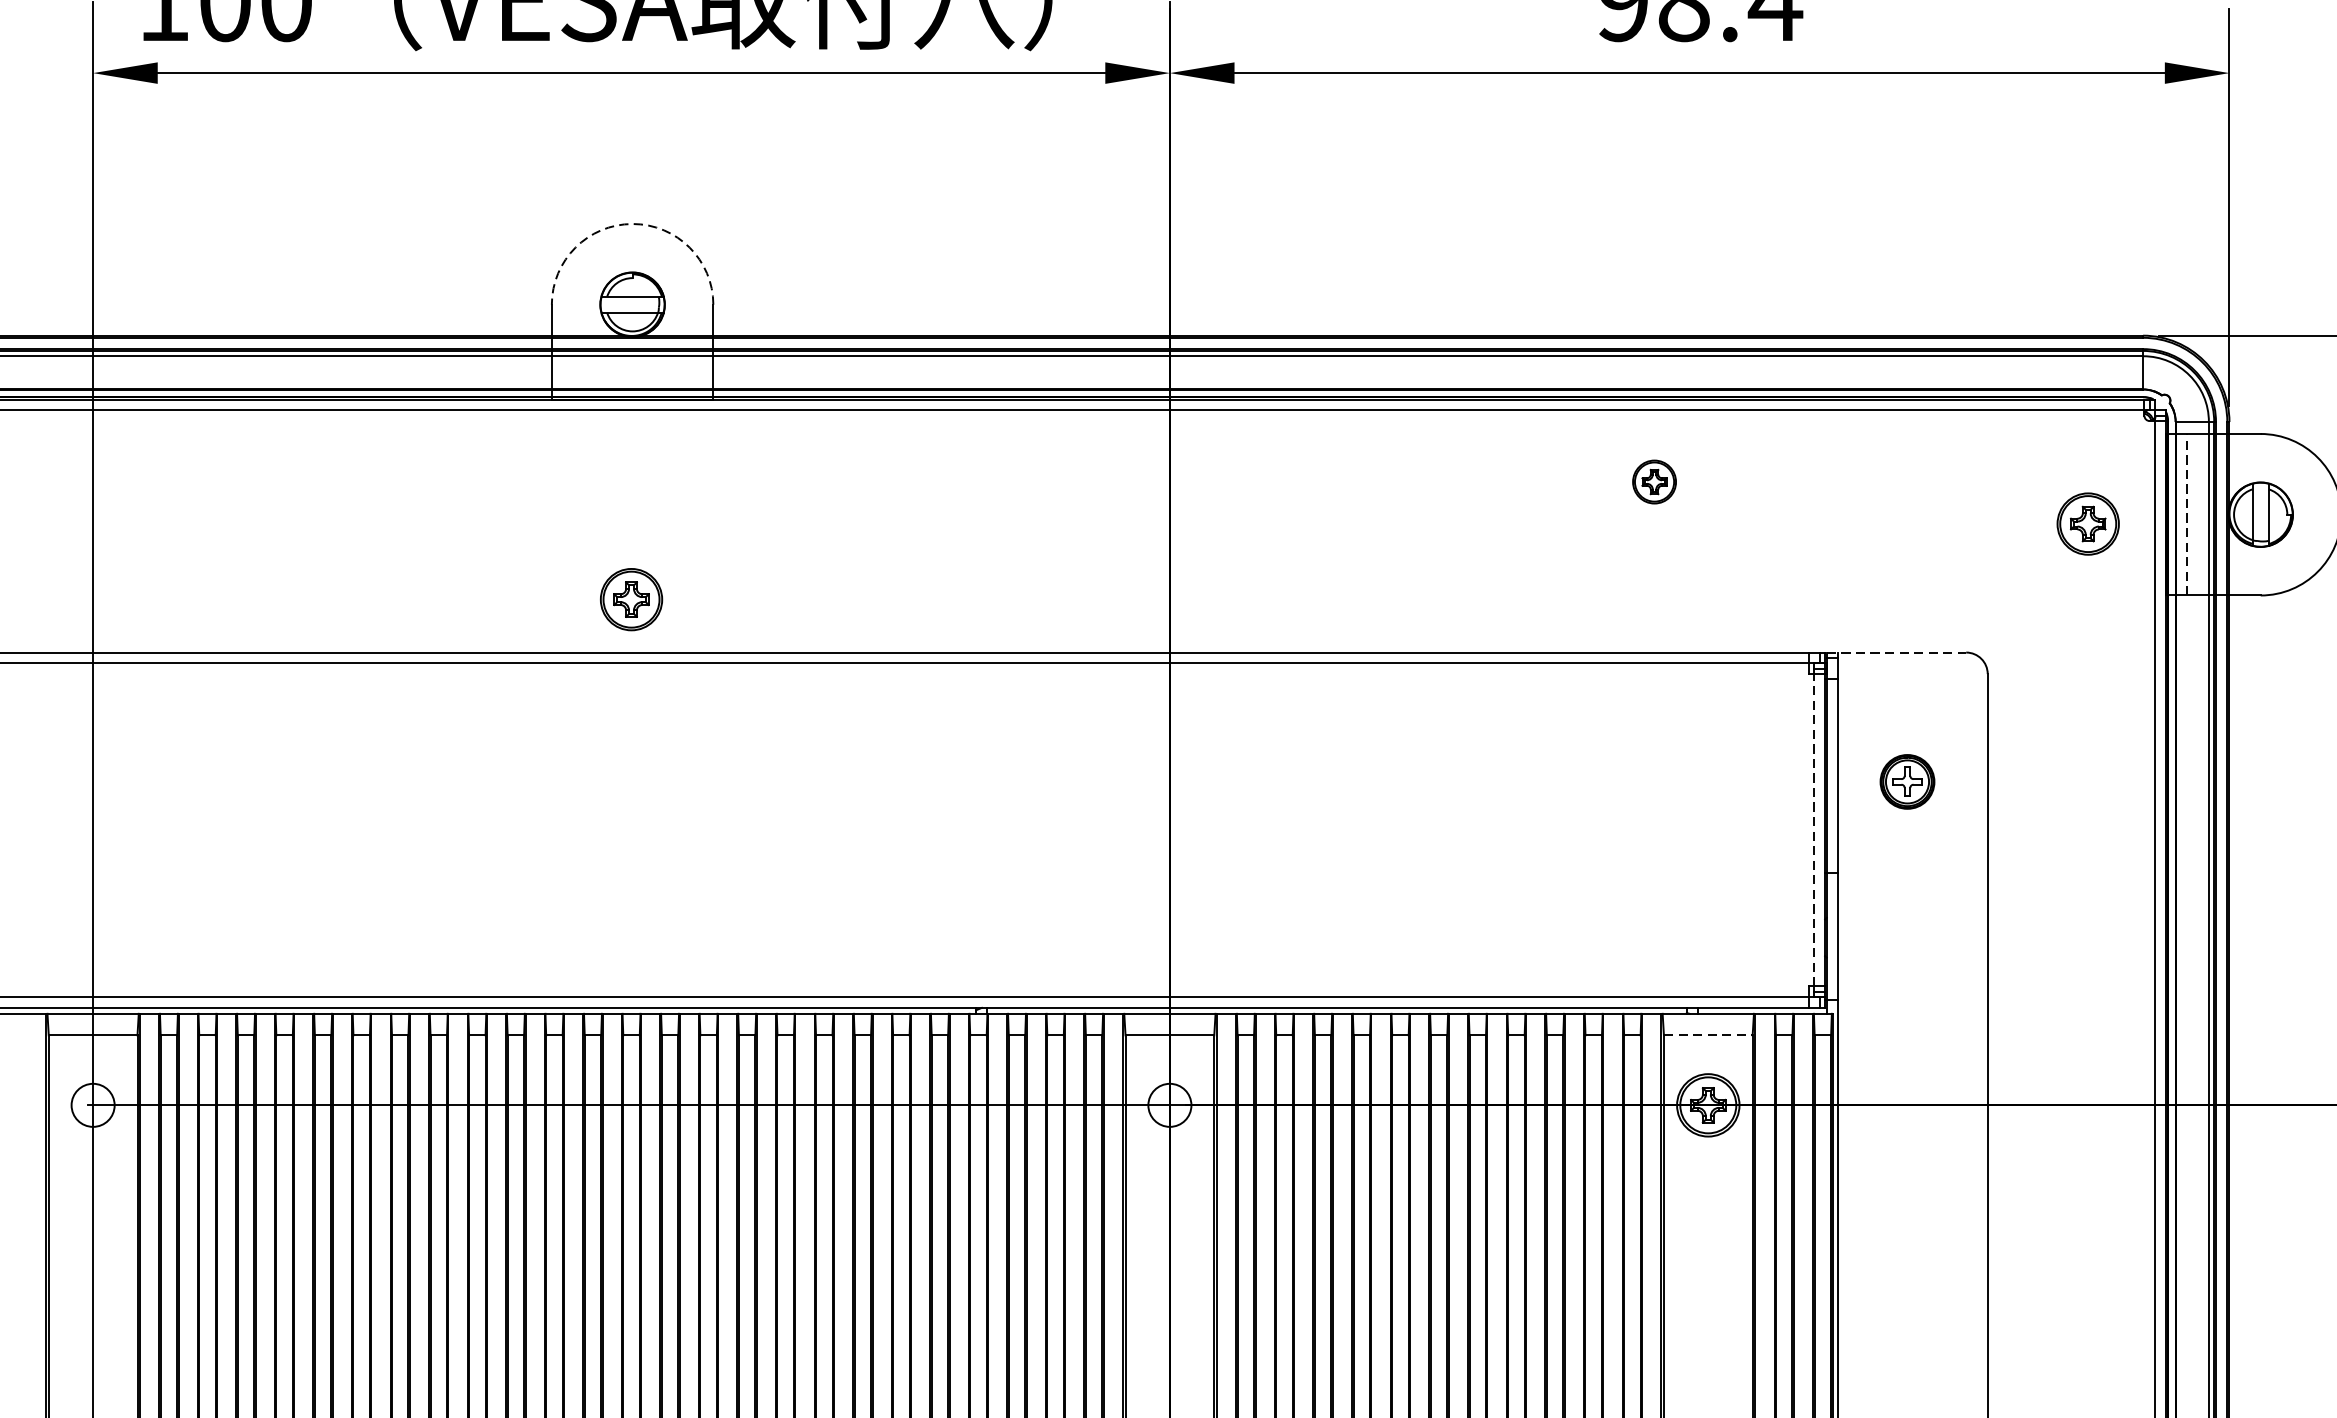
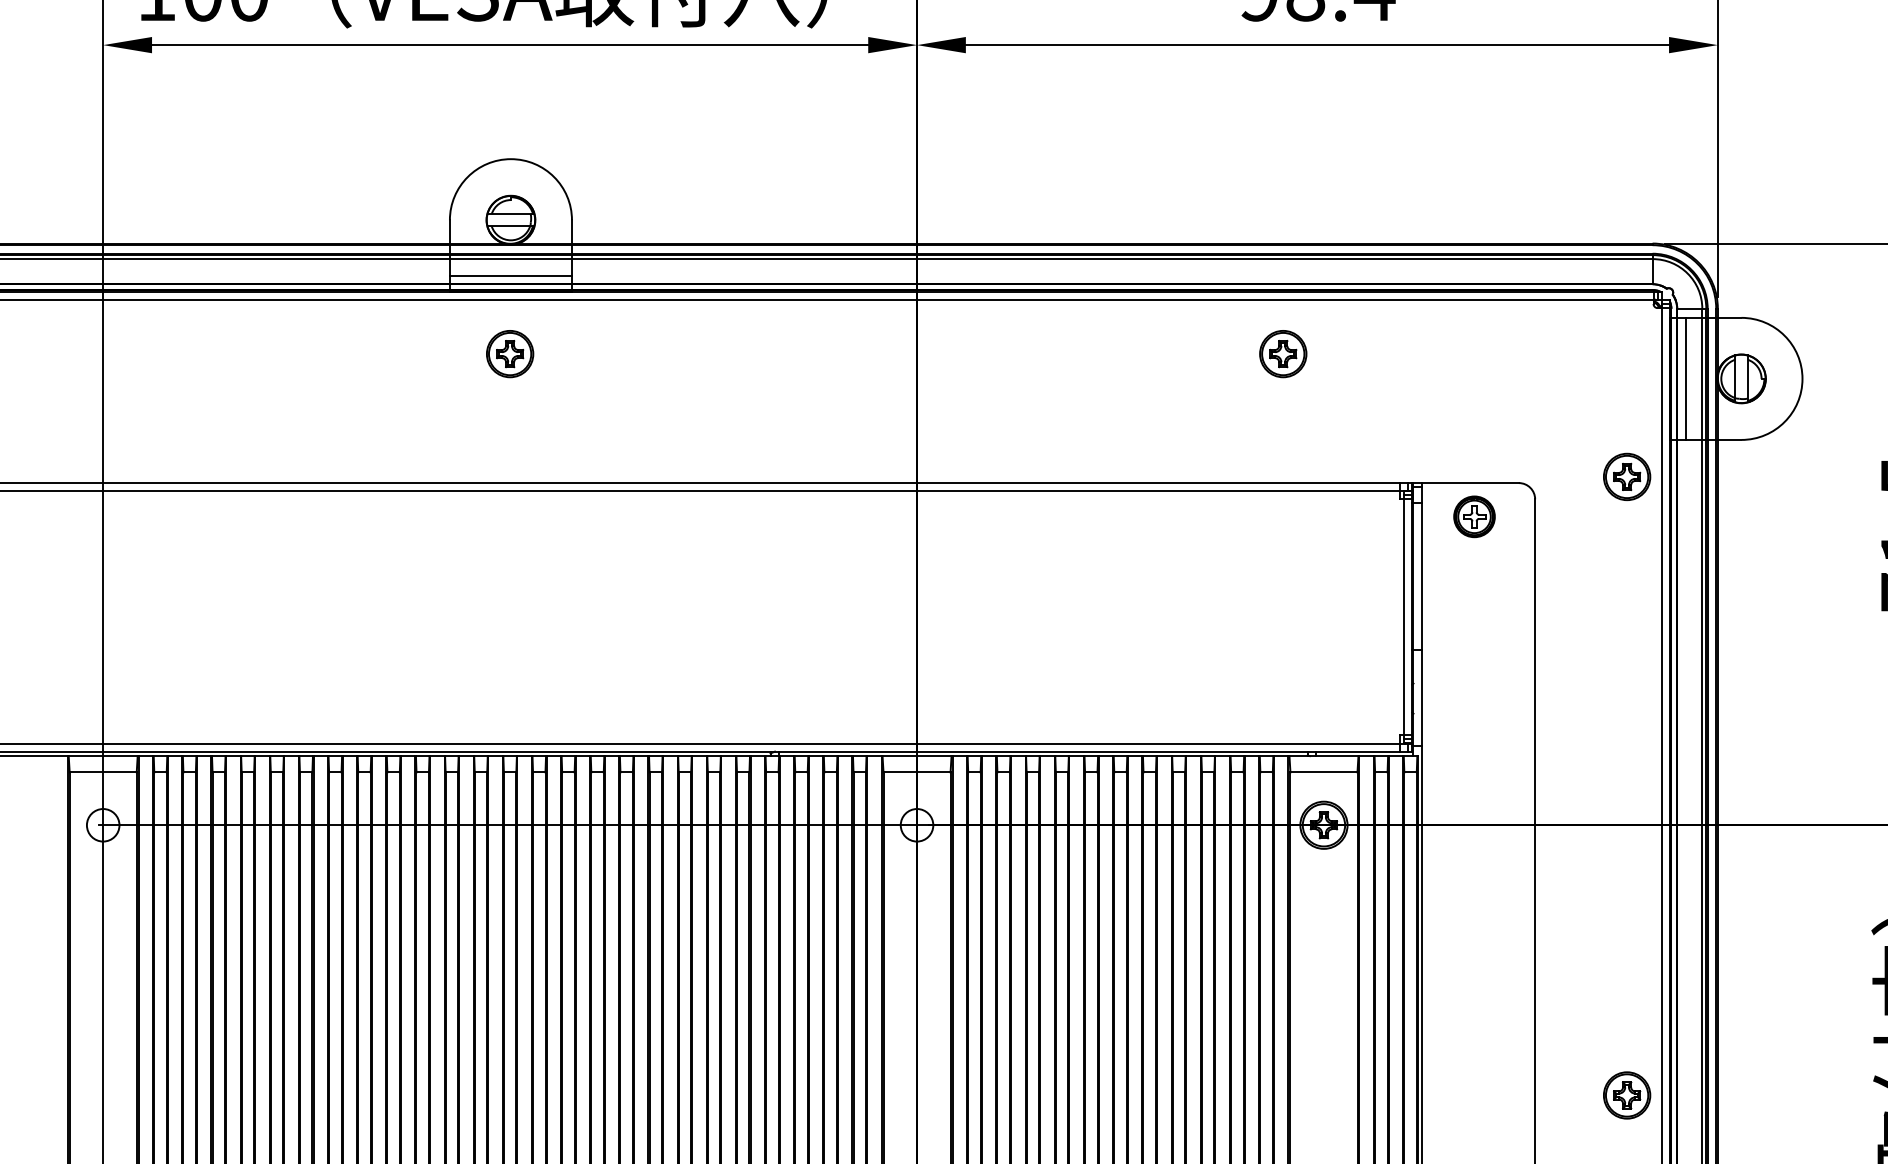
arc: (632, 224) -> (510, 159), dashed -> solid
line: (632, 377) -> (510, 275), added
part: (1654, 482) -> (1283, 354), size x1.43
line: (2187, 514) -> (1686, 378), dashed -> solid
part: (2088, 523) -> (1627, 476), moved
part: (632, 600) -> (510, 354), moved
line: (1896, 653) -> (1466, 483), dashed -> solid
part: (1907, 781) -> (1474, 516), moved
line: (1814, 829) -> (1404, 616), dashed -> solid
line: (1707, 1035) -> (1323, 772), dashed -> solid

